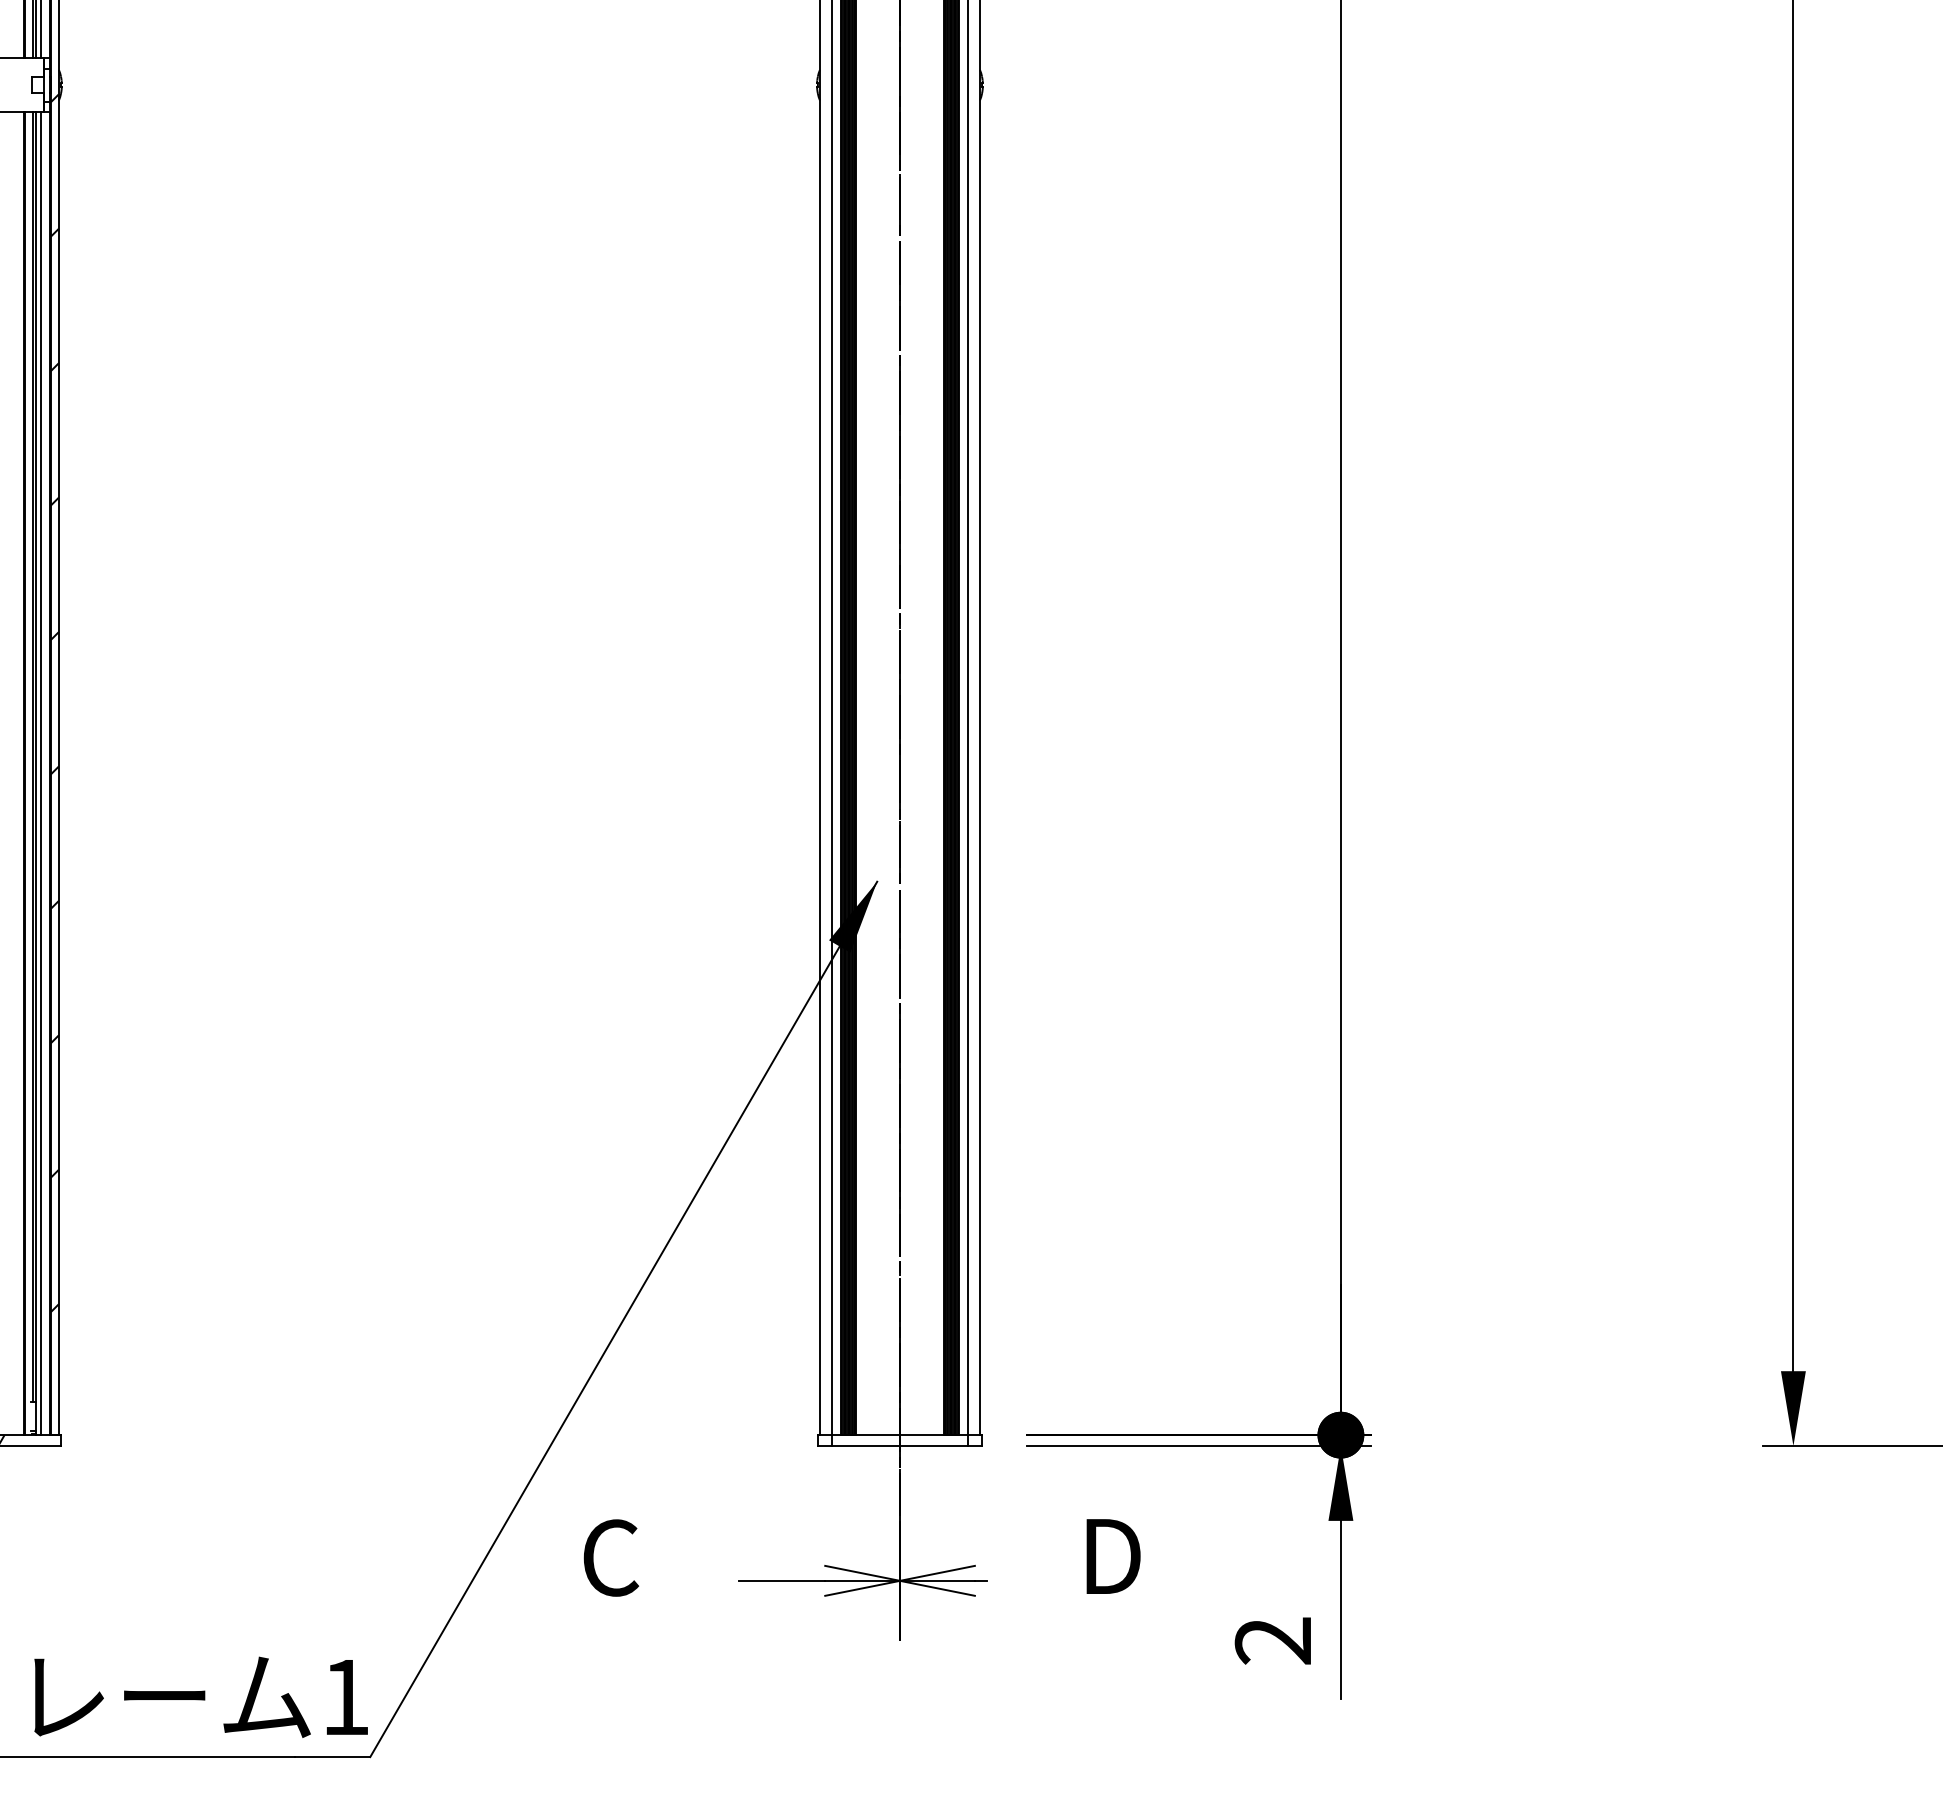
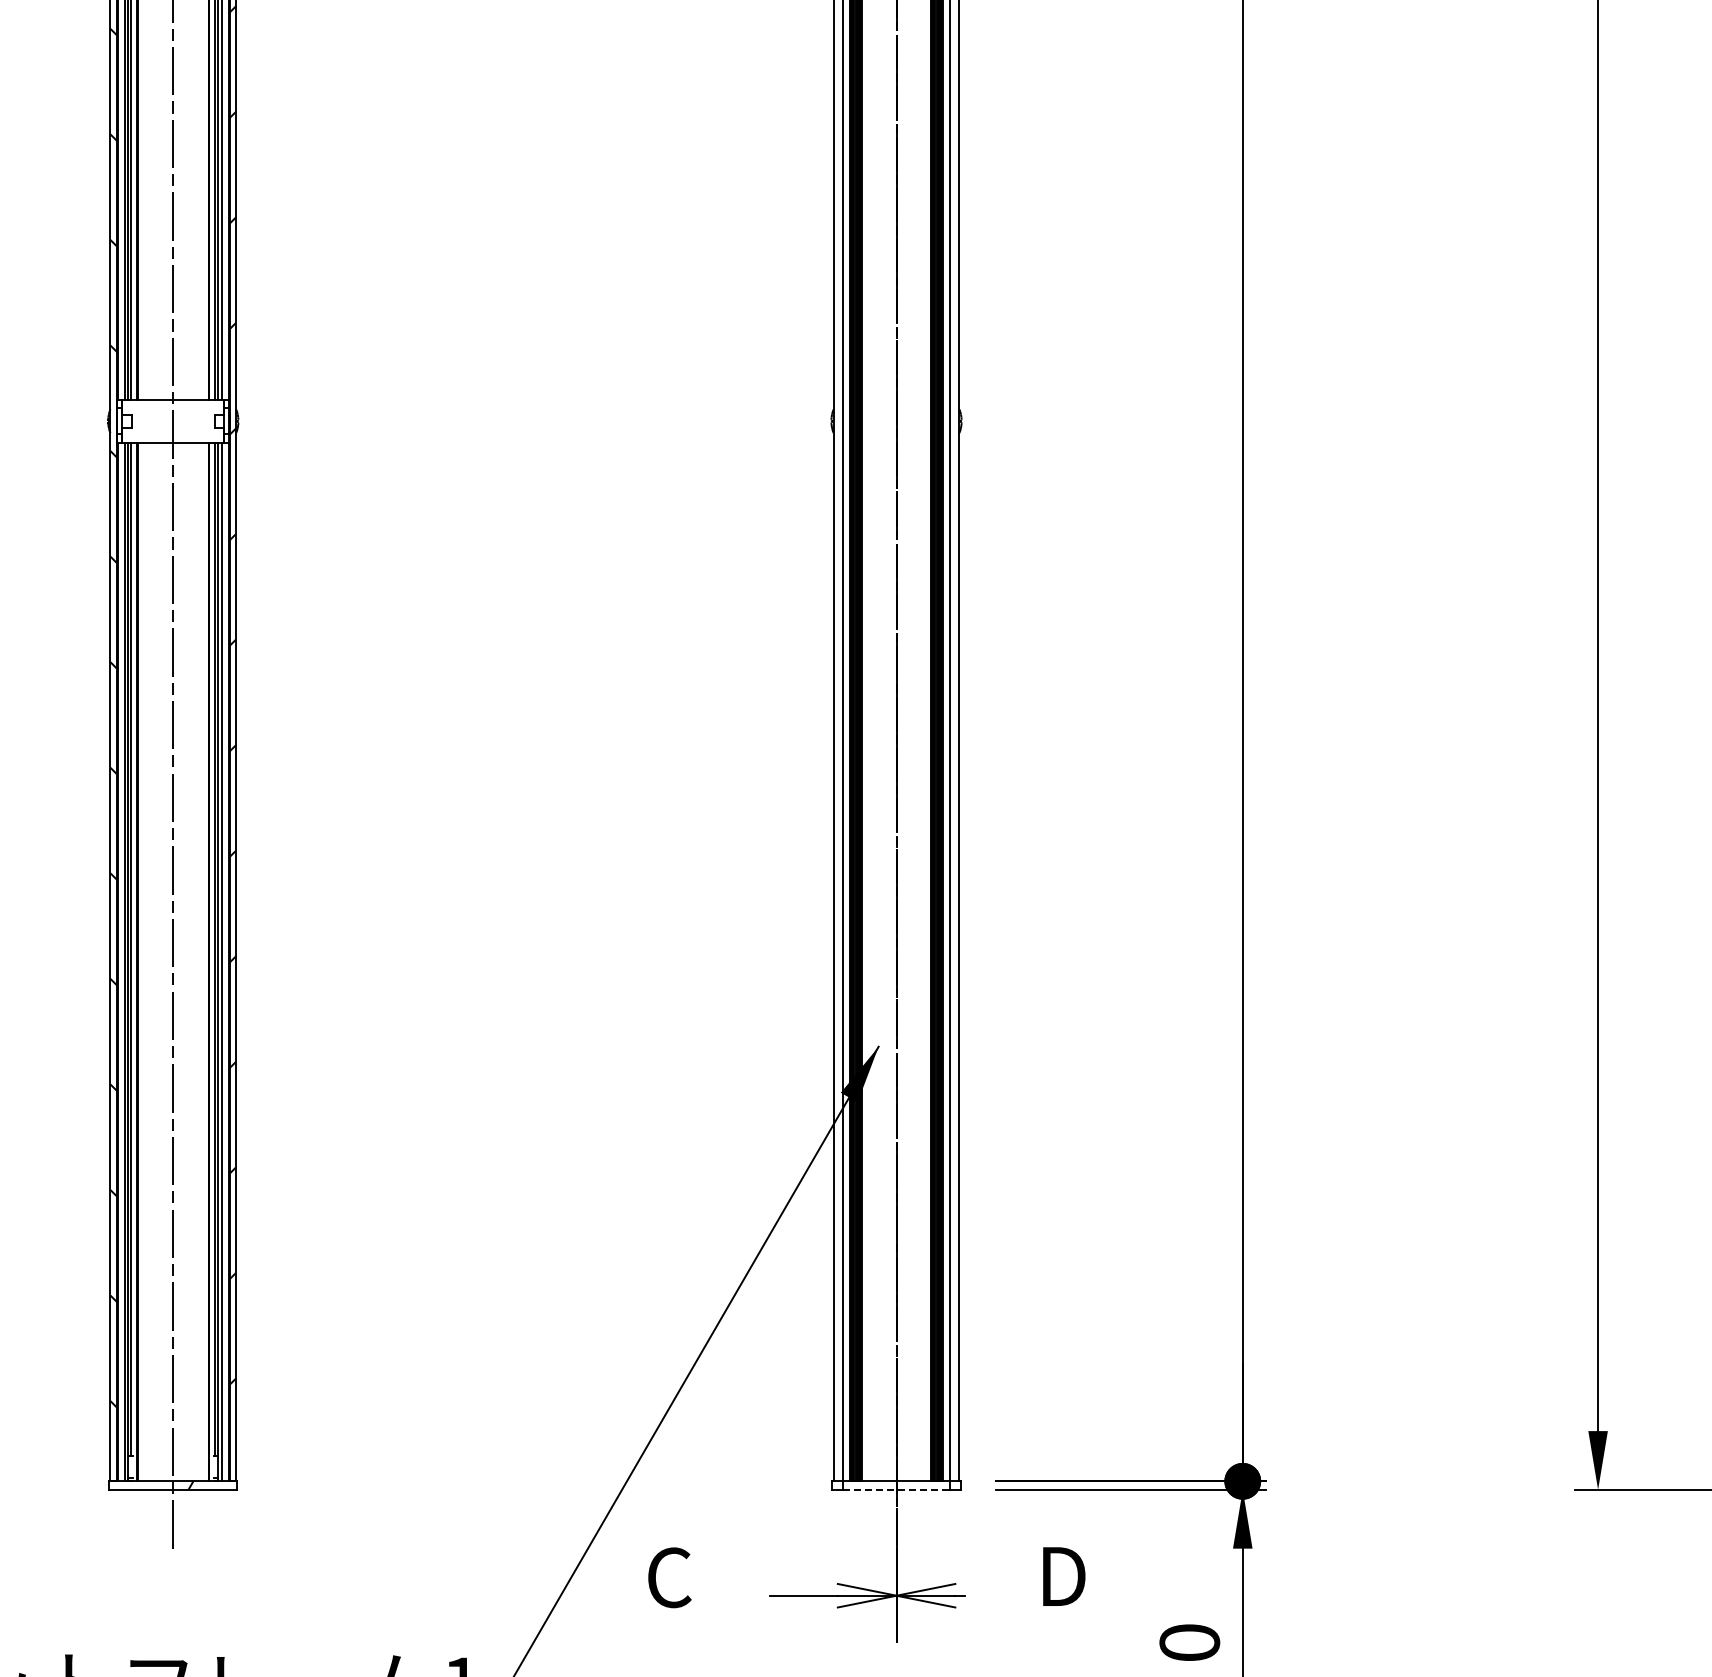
line: (901, 1445) -> (897, 1489), solid -> dashed
text: (1273, 1640) -> (1189, 1642), 2 -> 0

